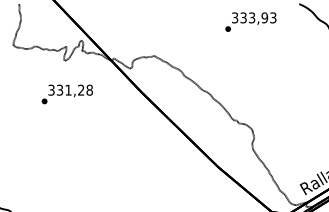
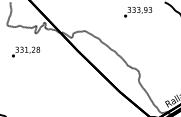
text: (66, 93) -> (25, 51), moved

